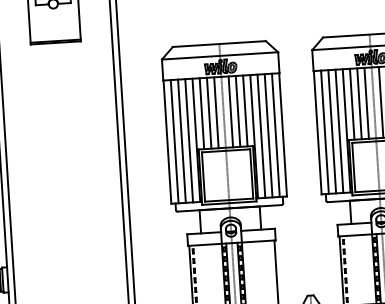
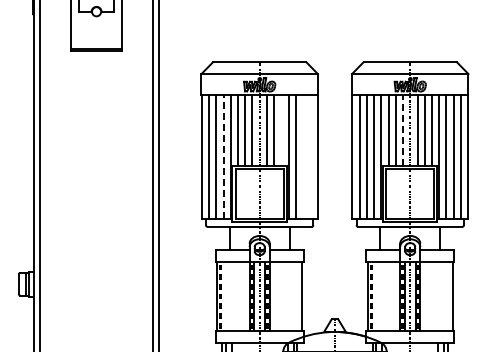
line: (367, 103) -> (403, 130), solid -> dashed
line: (245, 110) -> (281, 130), removed
line: (268, 135) -> (303, 156), removed
line: (275, 135) -> (310, 156), removed
line: (189, 140) -> (223, 156), solid -> dashed

